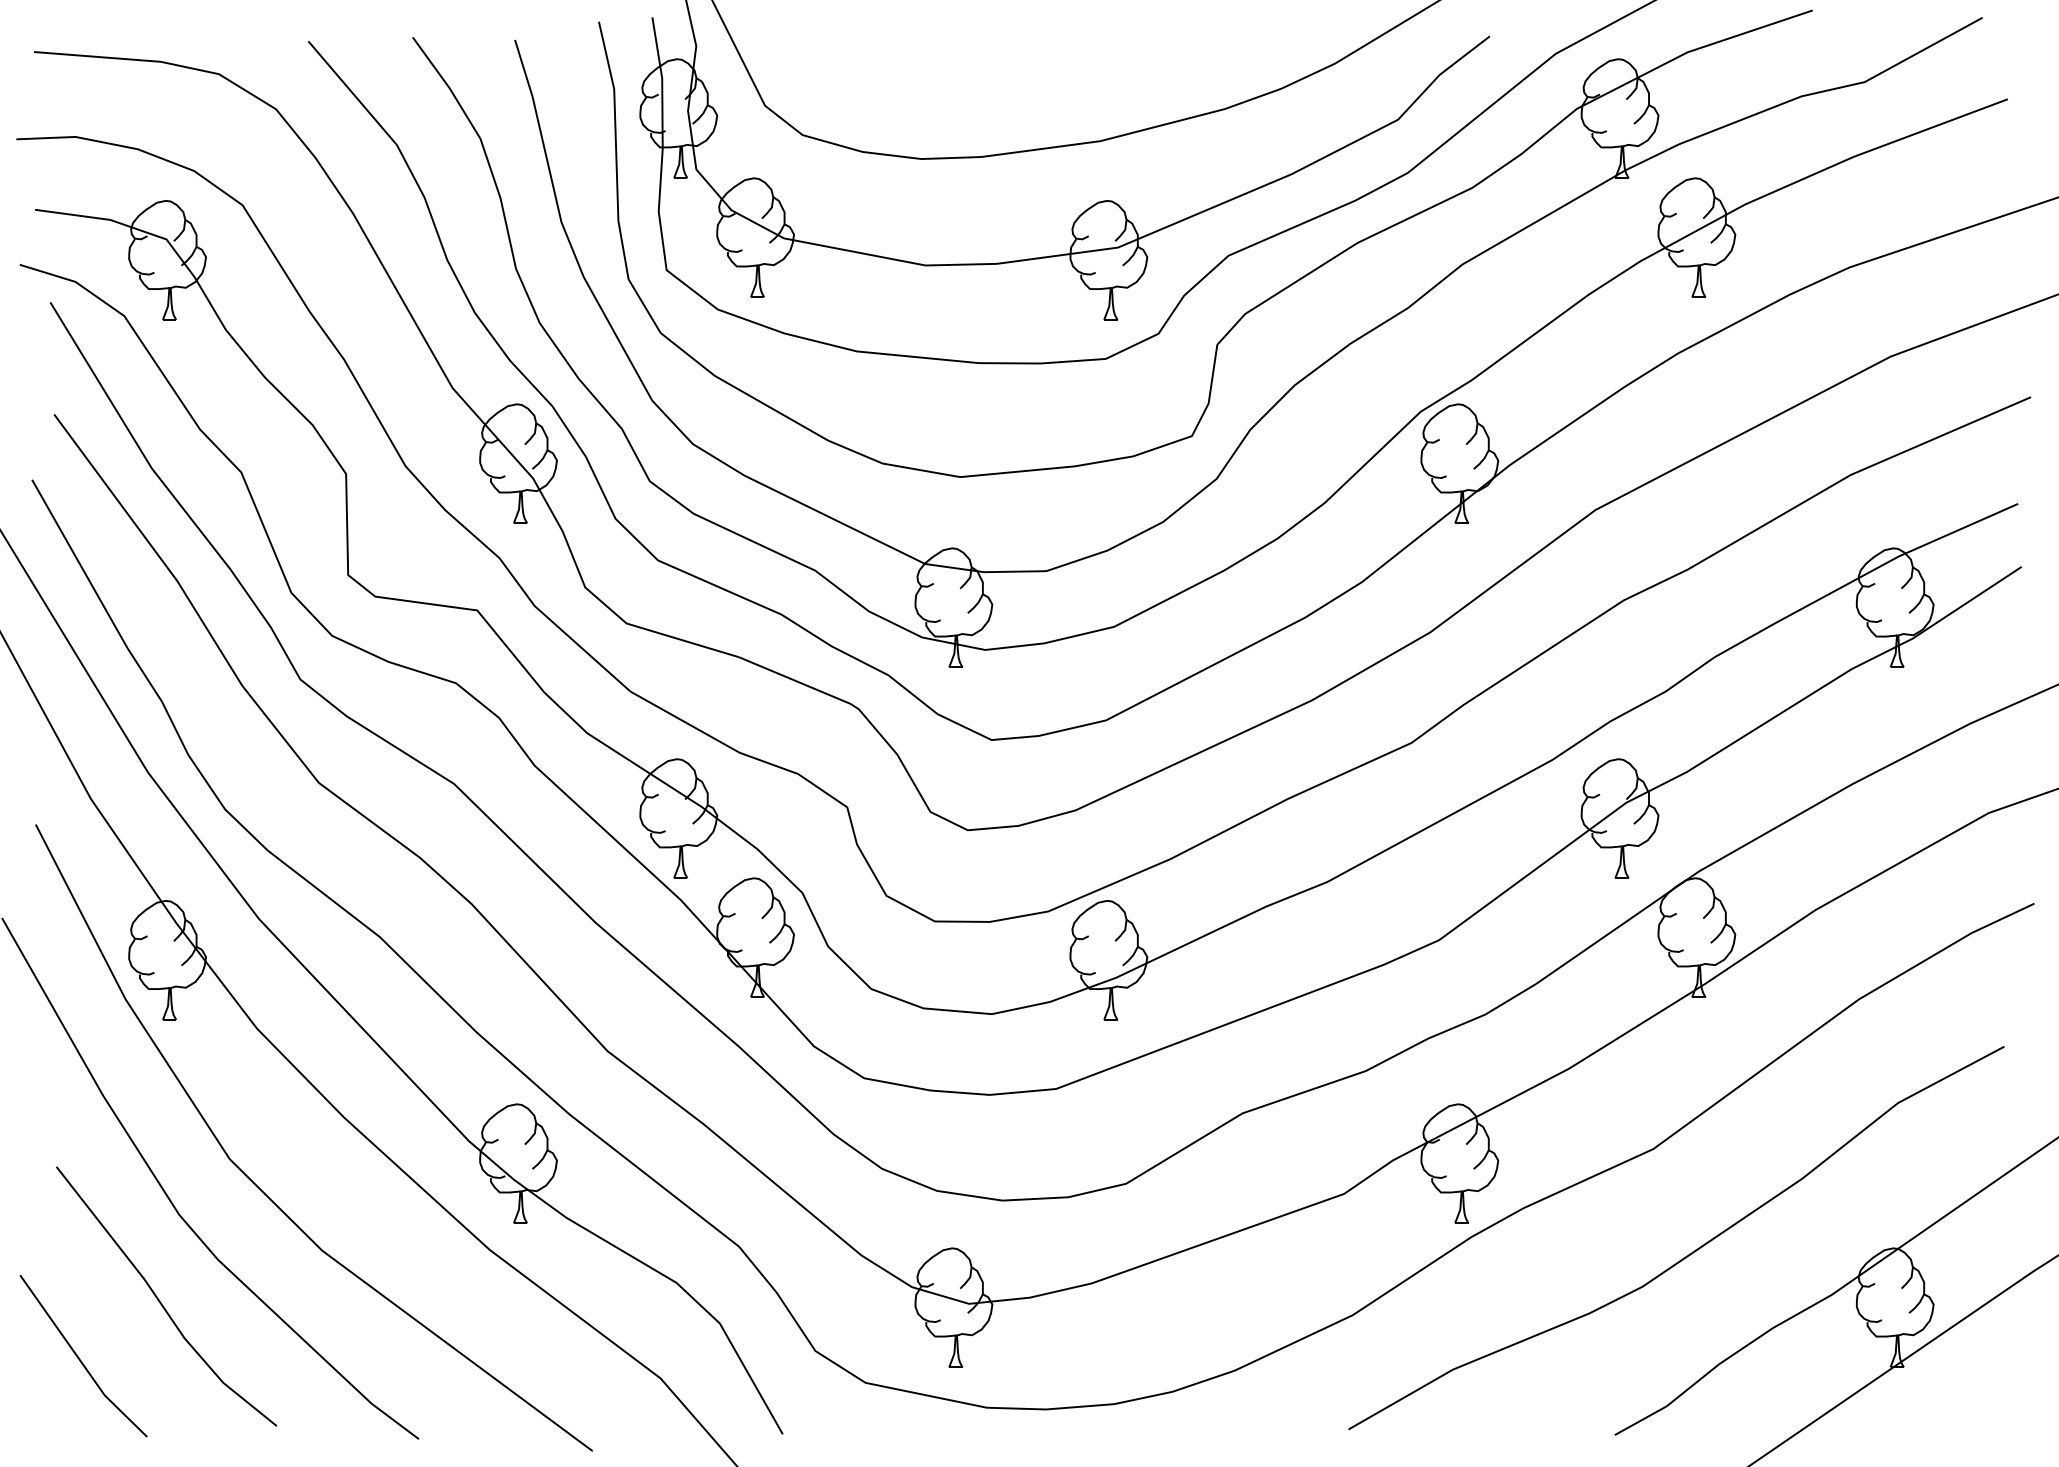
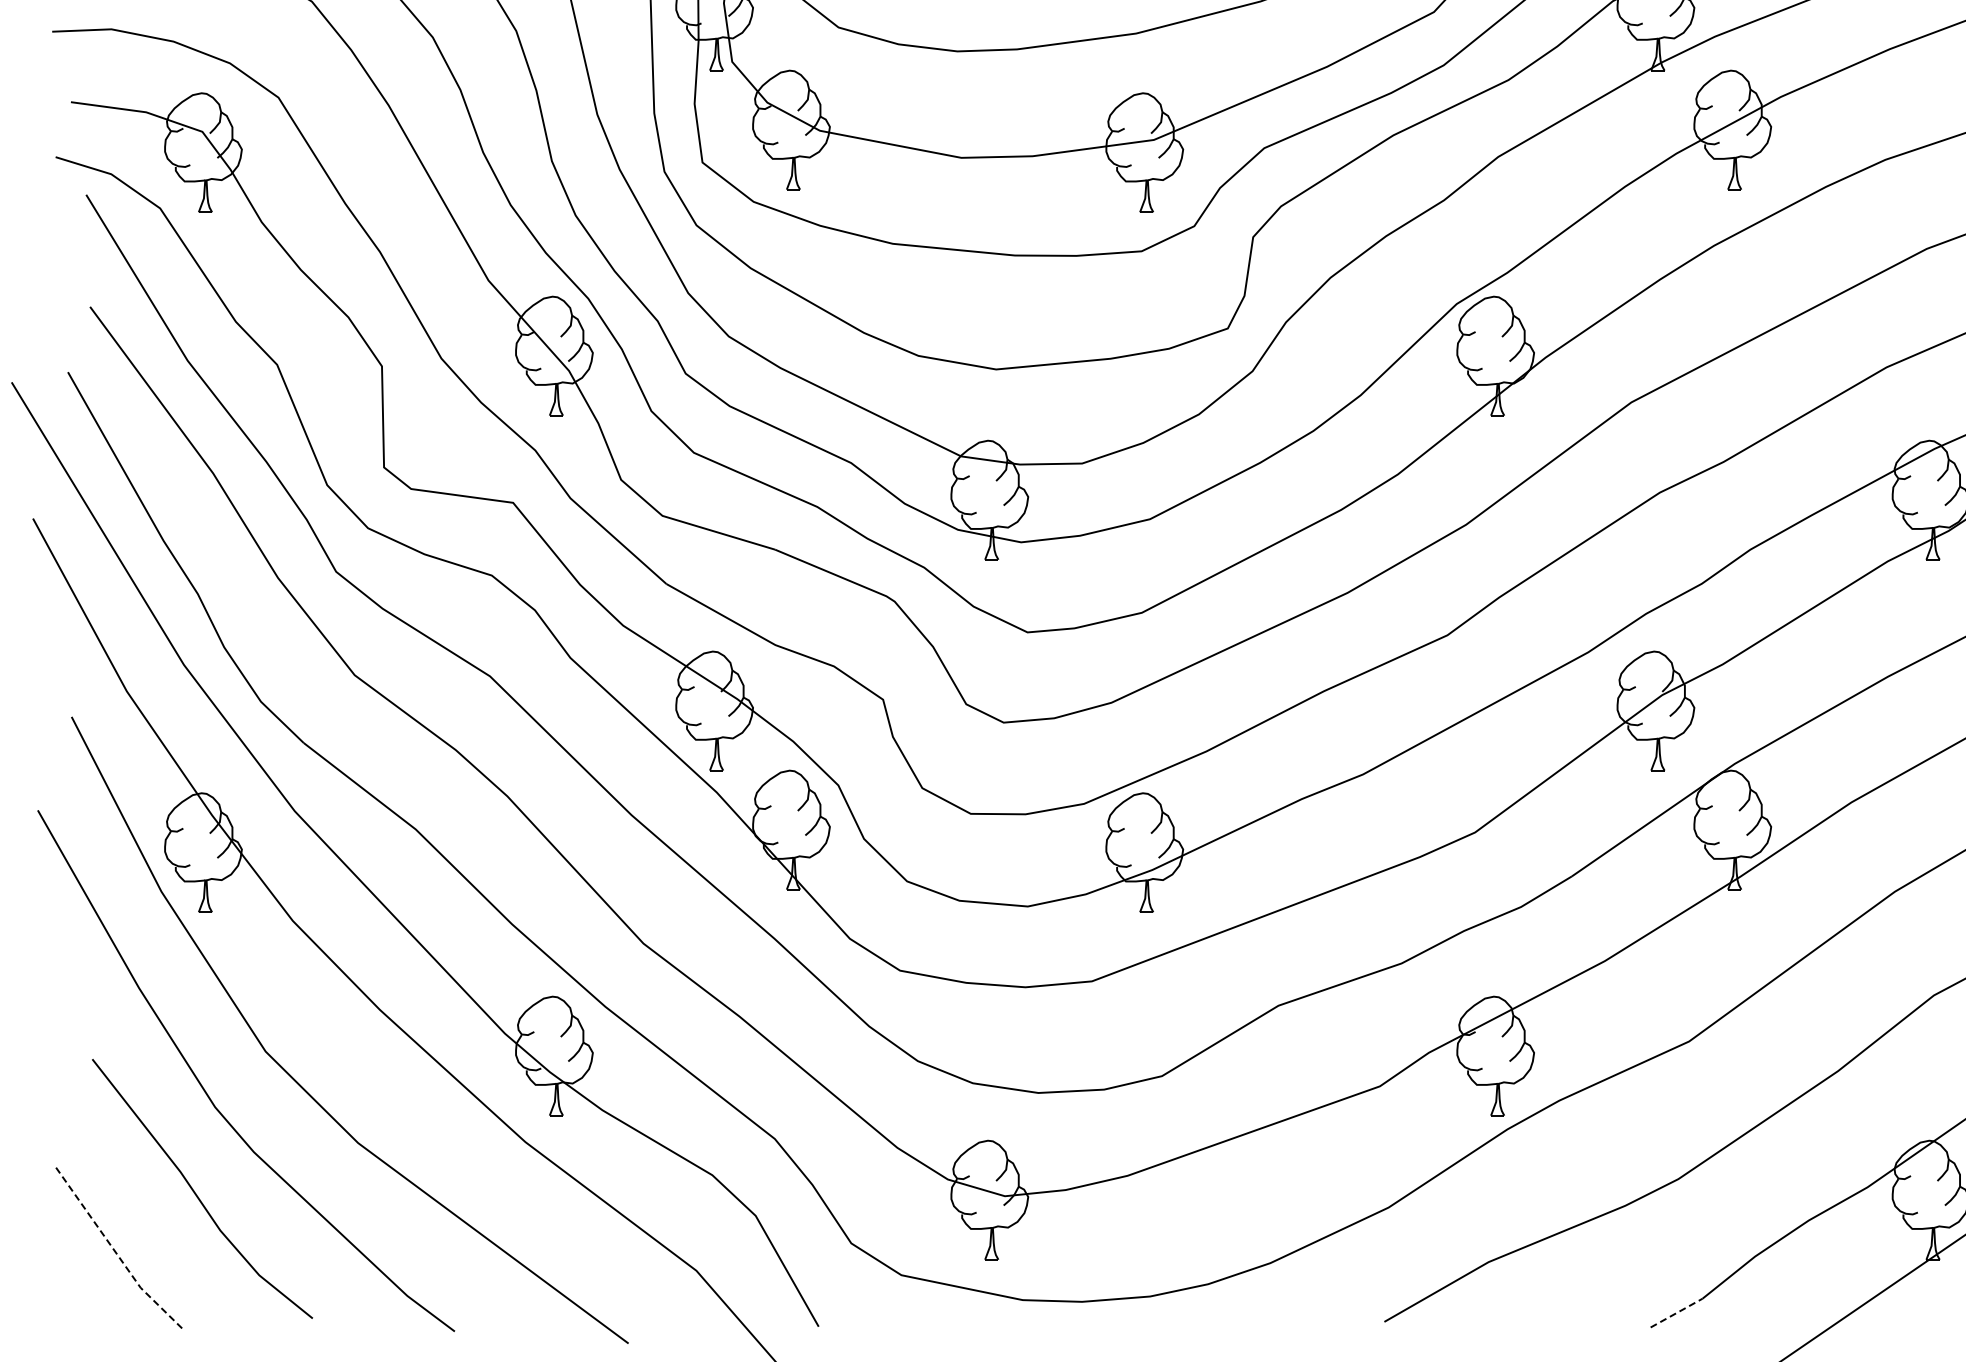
line: (80, 1360) -> (116, 1252), solid -> dashed
line: (1640, 1420) -> (1676, 1312), solid -> dashed

